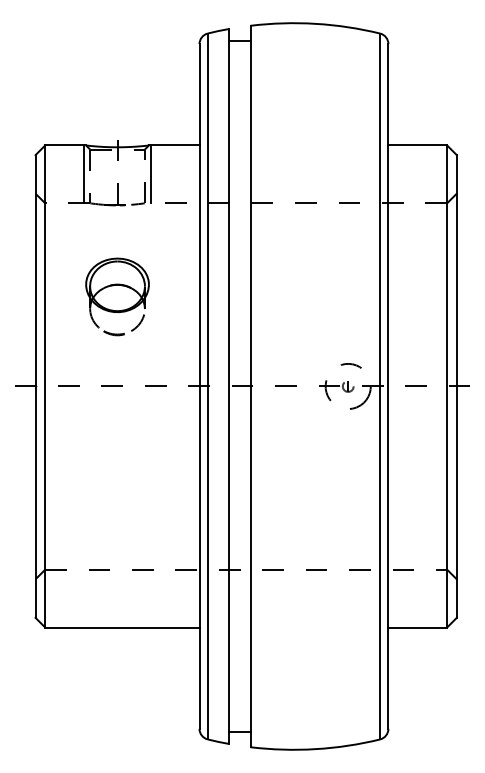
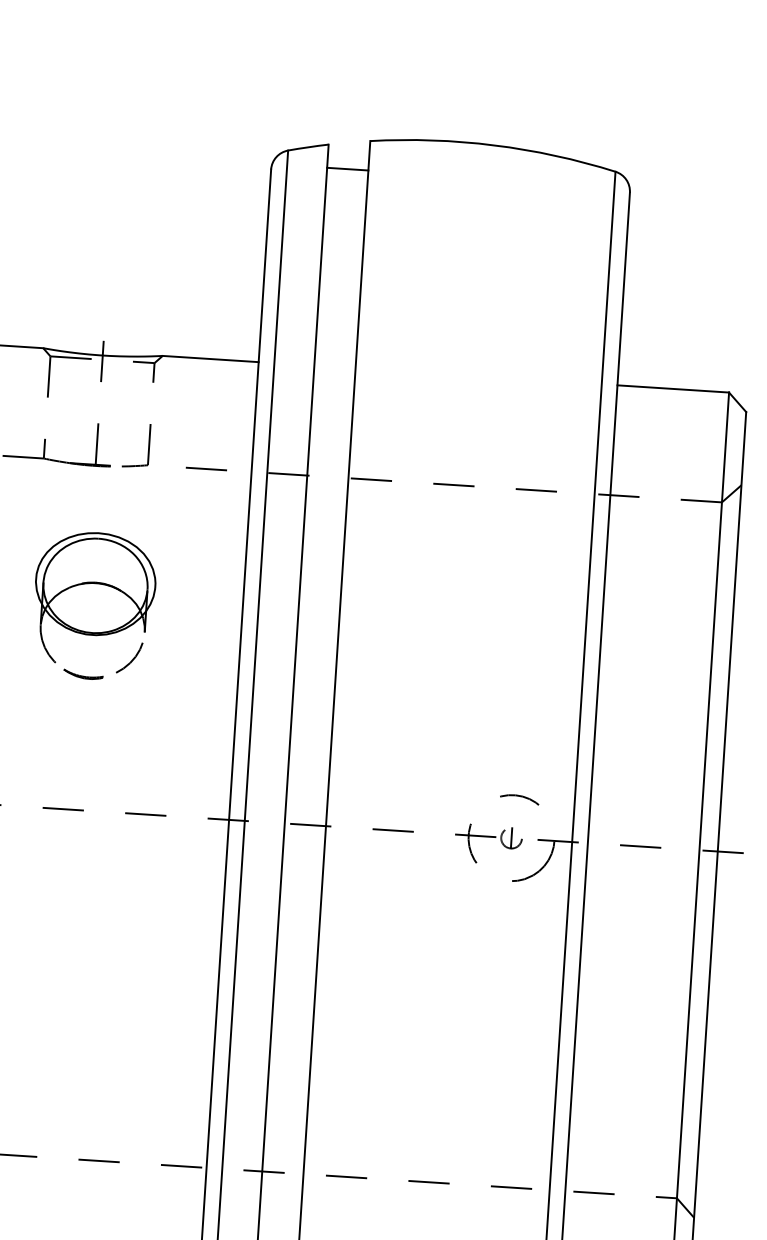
line: (83, 174) -> (34, 403), removed
line: (151, 174) -> (163, 411), removed
part: (117, 296) -> (94, 605), moved

